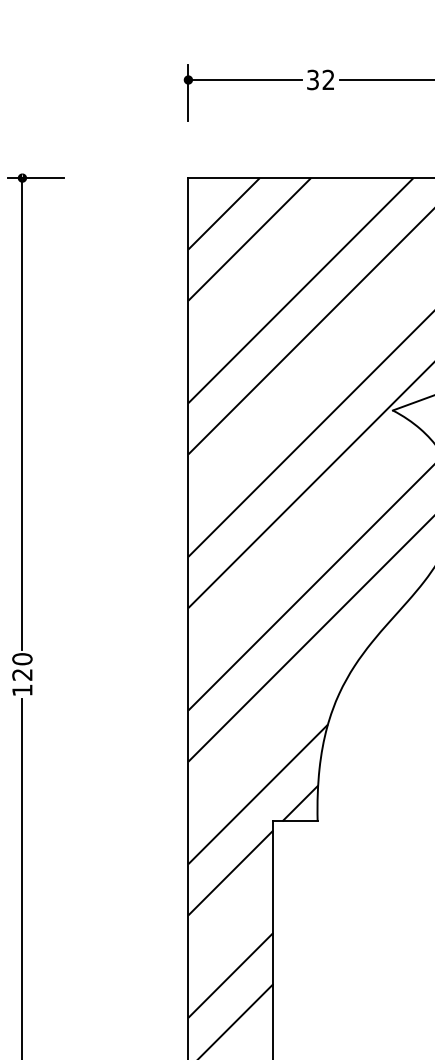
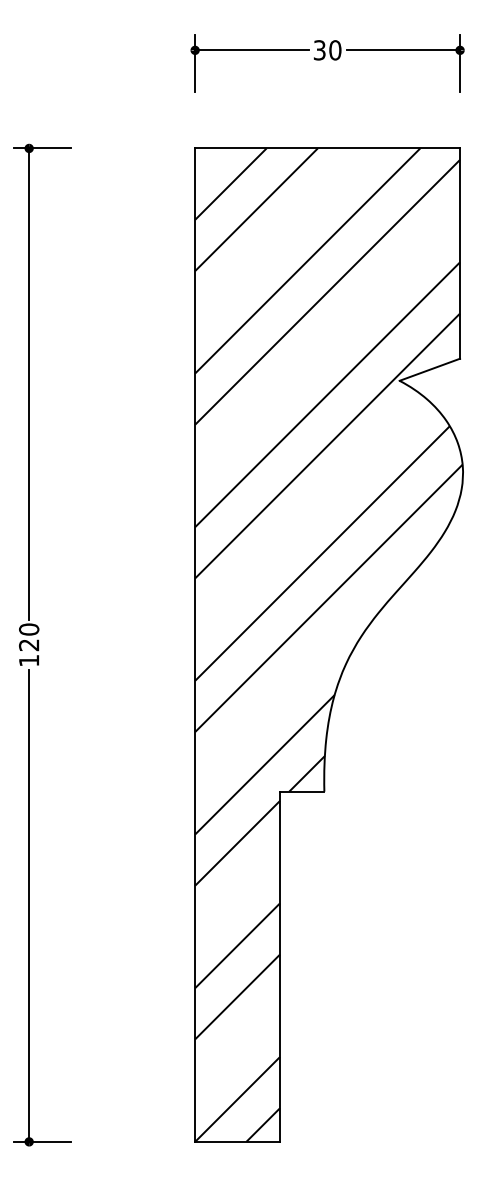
text: (328, 80) -> (335, 50), 32 -> 30

